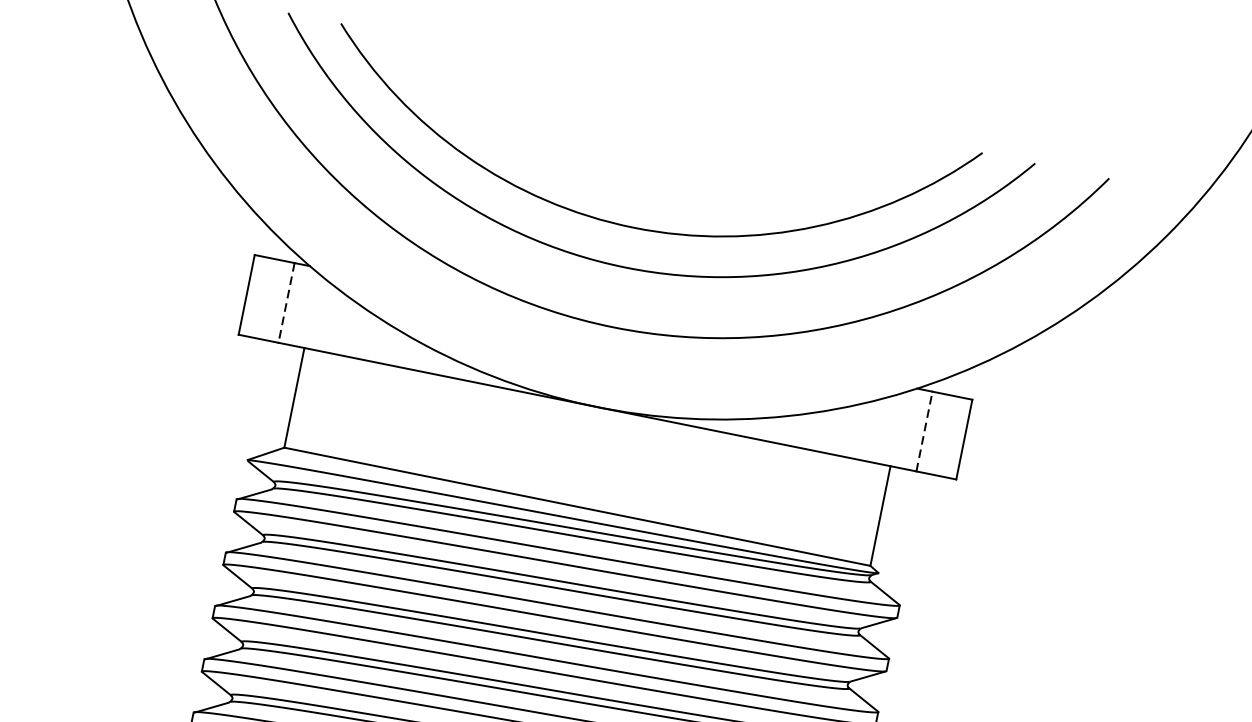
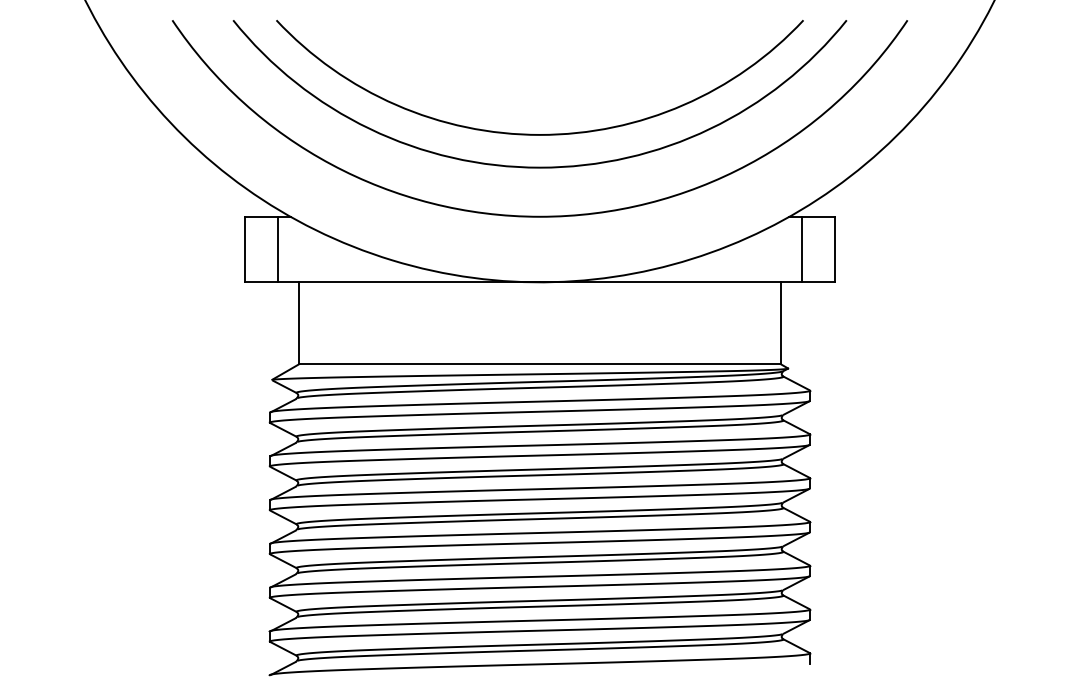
line: (287, 302) -> (278, 249), dashed -> solid
line: (923, 431) -> (801, 249), dashed -> solid

